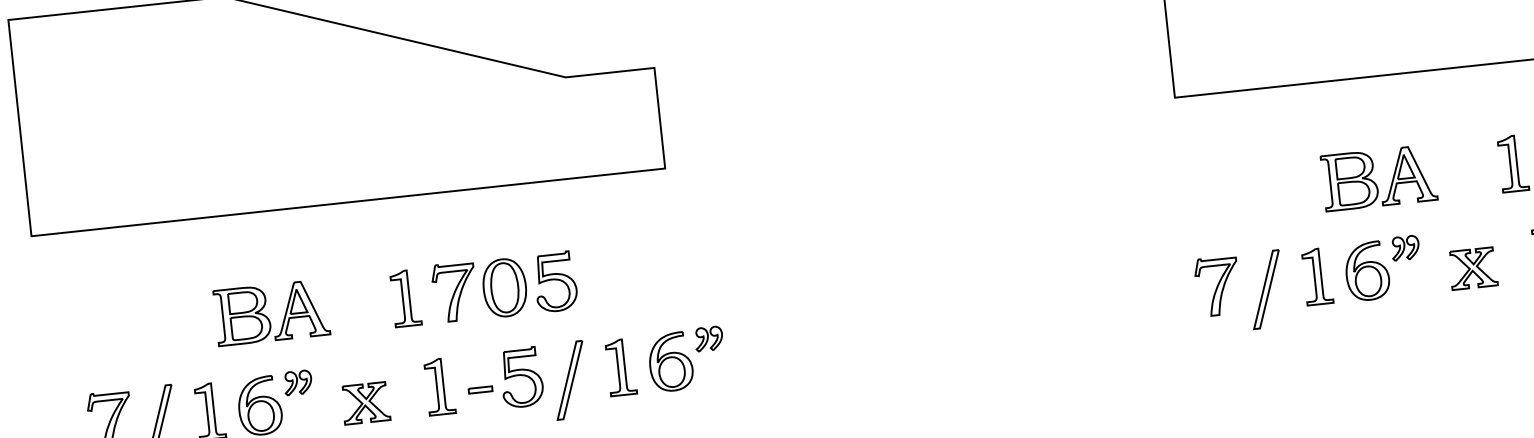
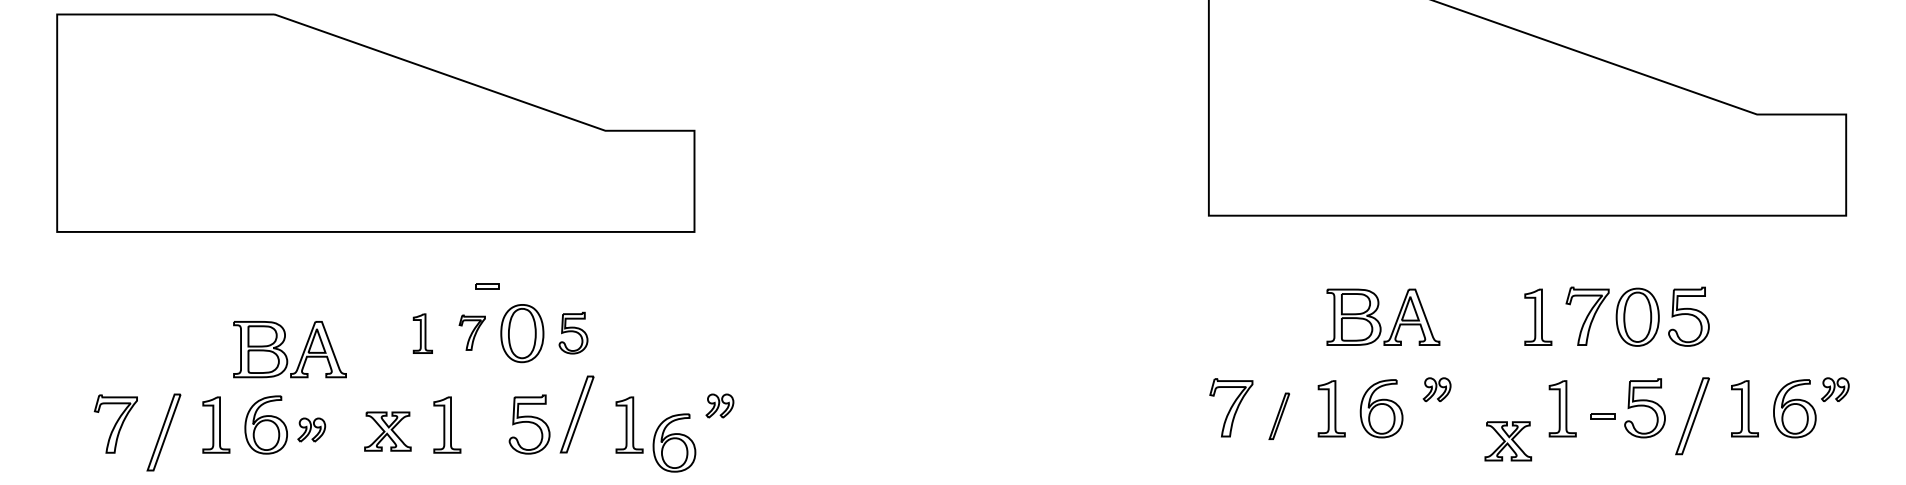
part: (1374, 181) -> (1378, 320), moved
part: (1404, 247) -> (1436, 389), moved
part: (1473, 268) -> (1508, 441), moved
part: (555, 282) -> (573, 333), size x0.7
part: (1266, 289) -> (1279, 416), size x0.6
part: (455, 292) -> (472, 332), size x0.6
part: (405, 298) -> (422, 333), size x0.7
part: (271, 312) -> (289, 349), moved
part: (670, 361) -> (674, 442), moved
part: (569, 380) -> (576, 414), moved
part: (297, 382) -> (311, 429), moved
part: (480, 389) -> (487, 286), moved
part: (365, 403) -> (387, 431), moved

